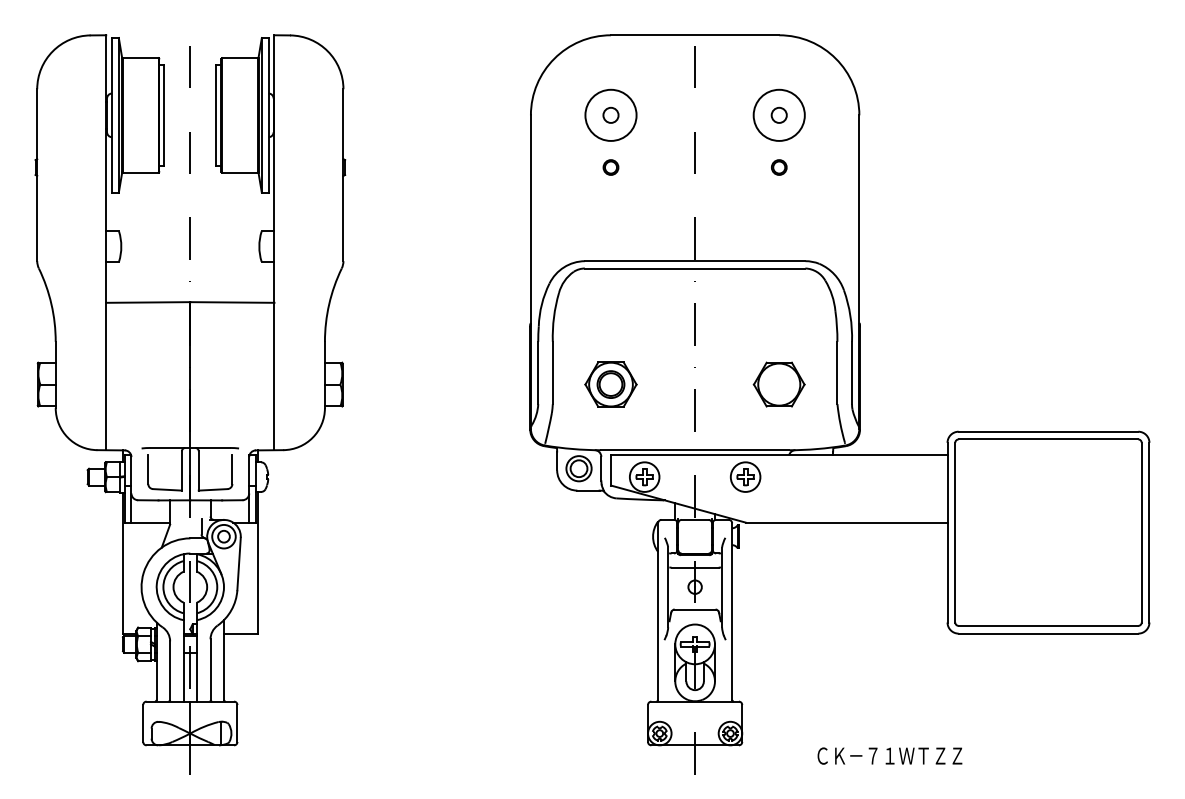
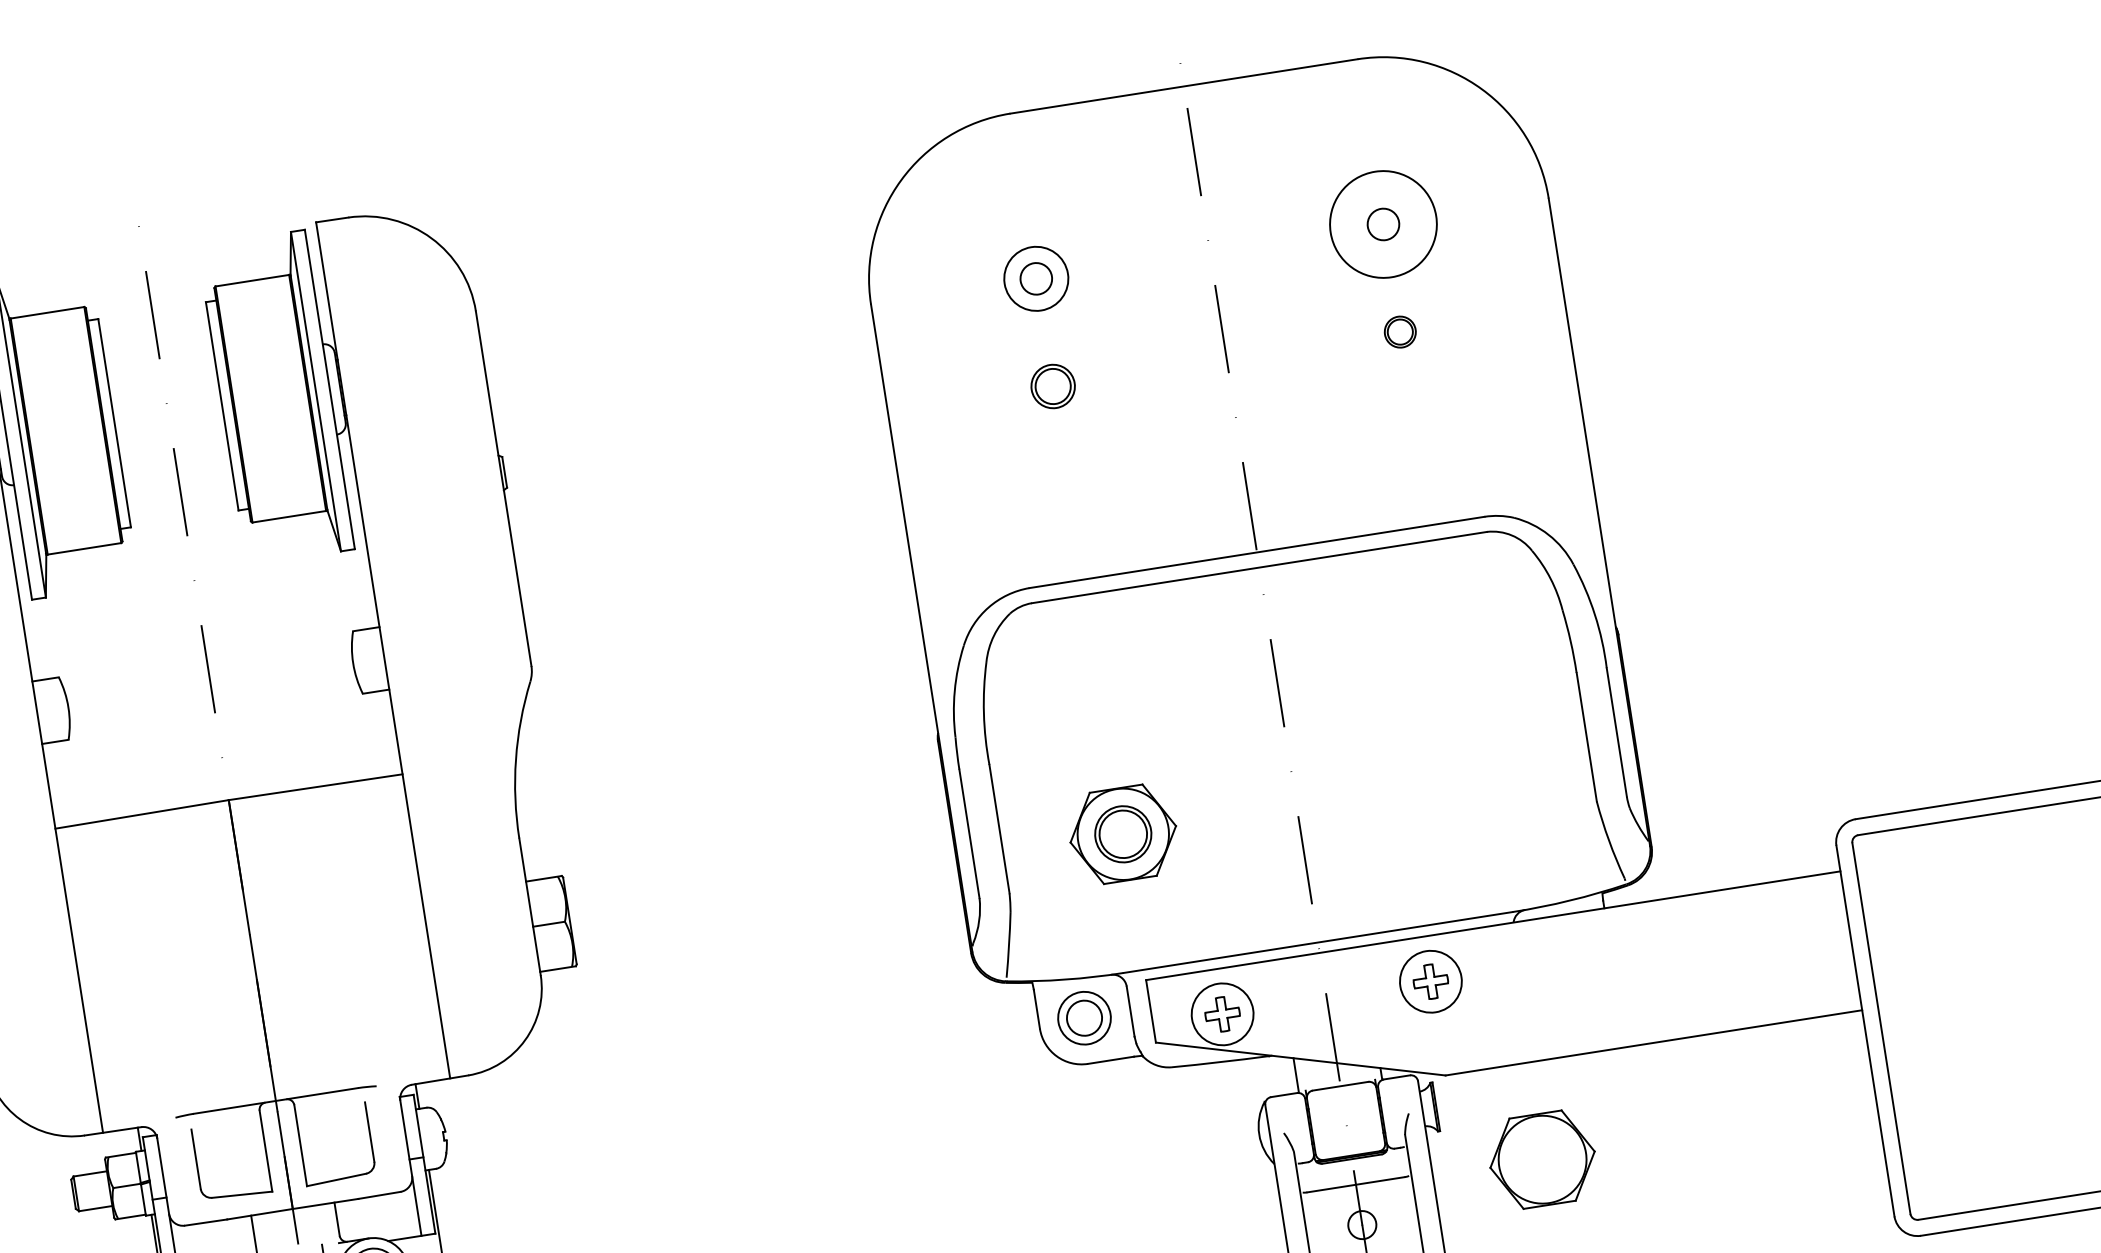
circle: (610, 114) -> (1034, 277), size x0.6
part: (610, 167) -> (1052, 386), size x1.4
part: (778, 384) -> (1540, 1159), moved

